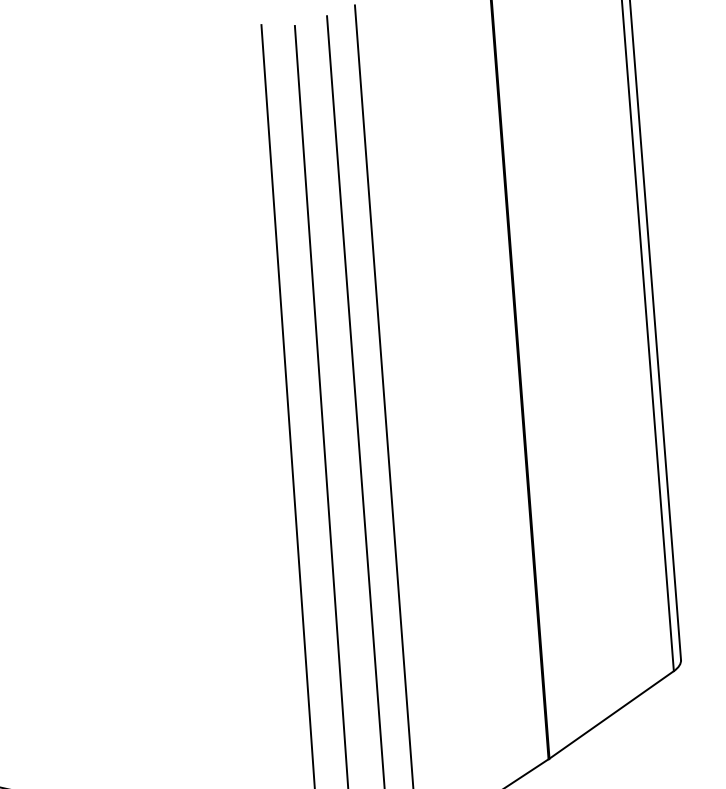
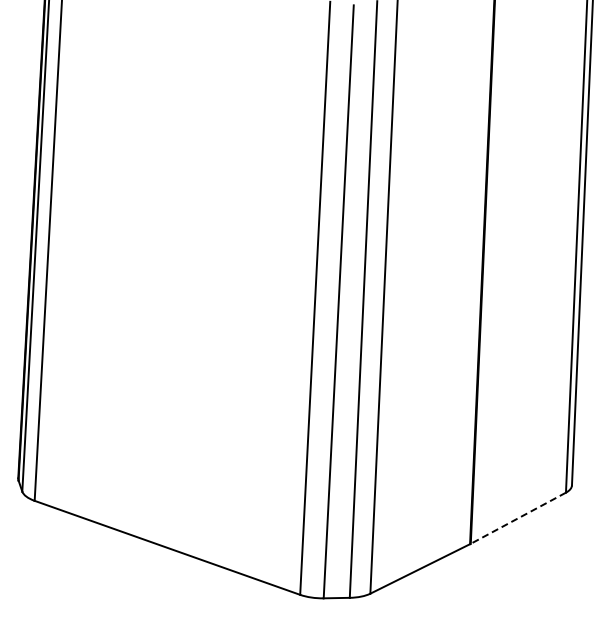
line: (610, 715) -> (517, 518), solid -> dashed

